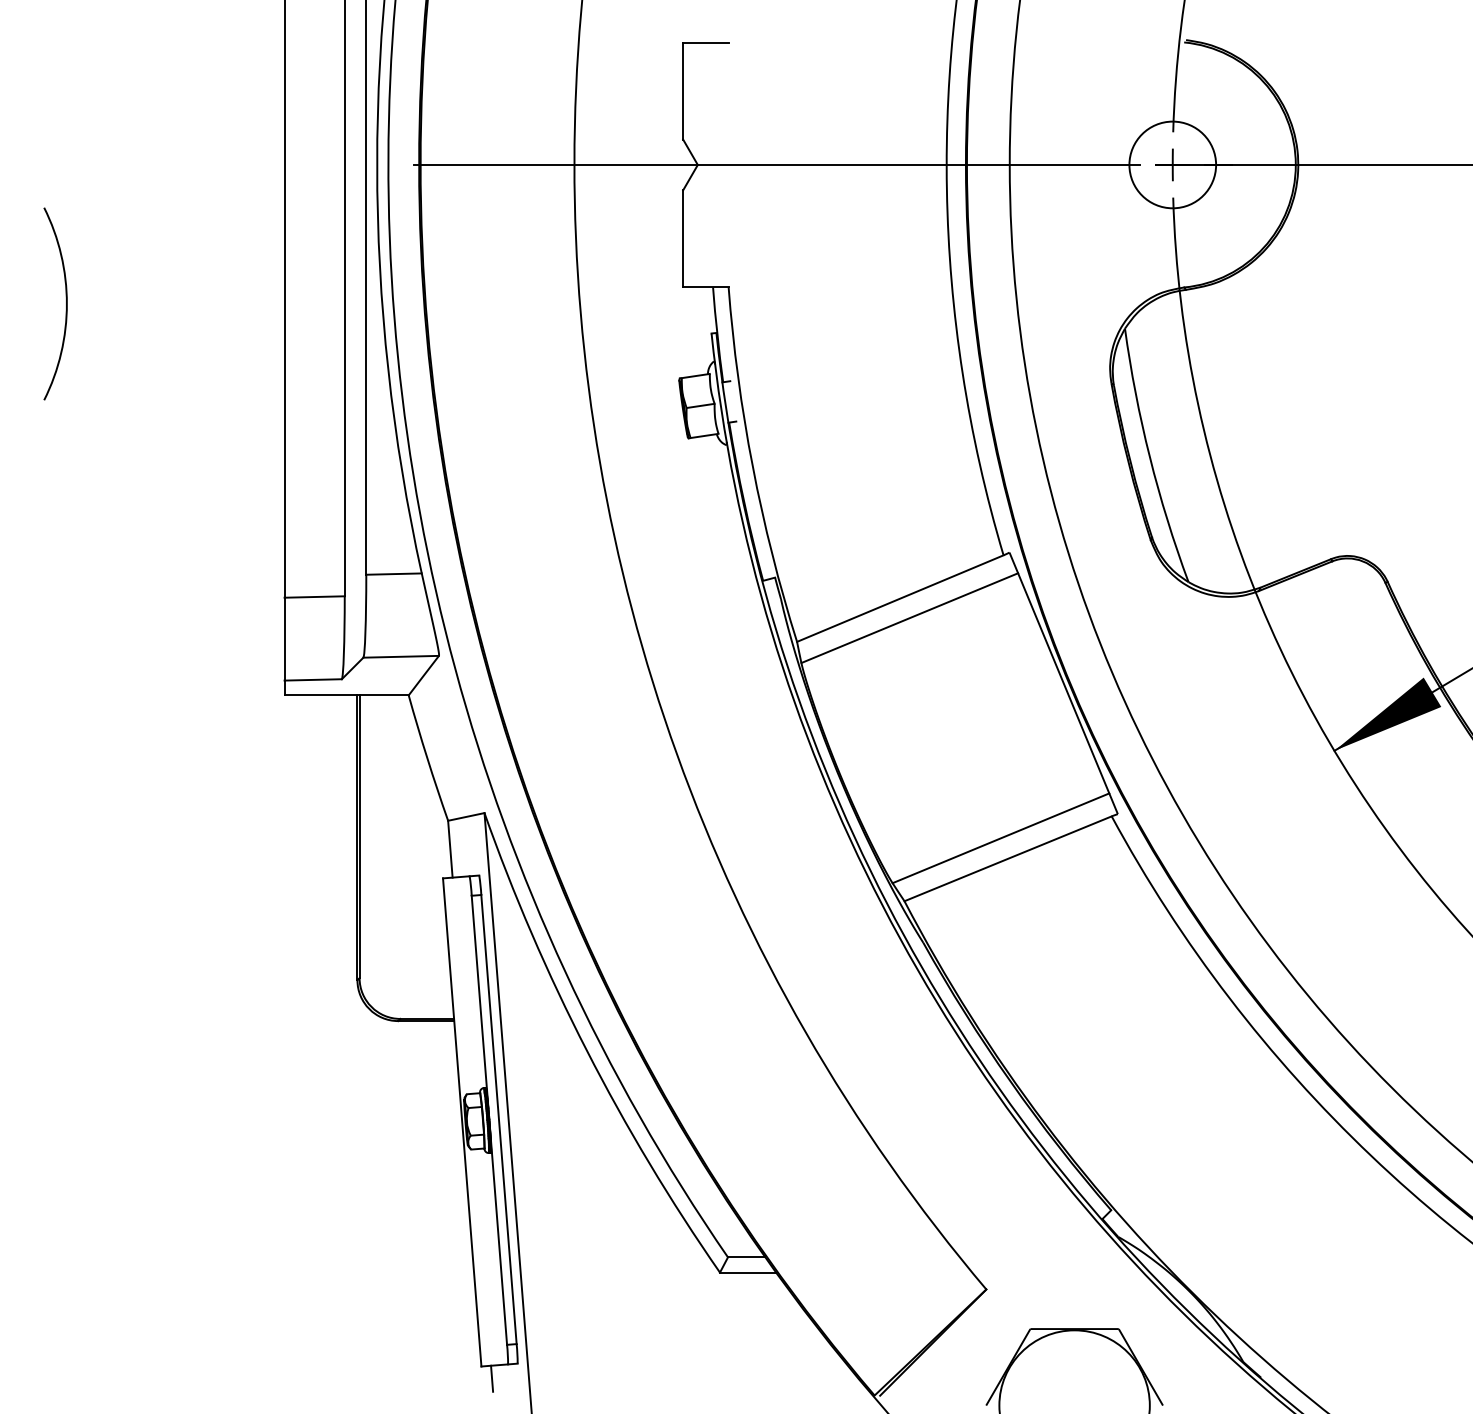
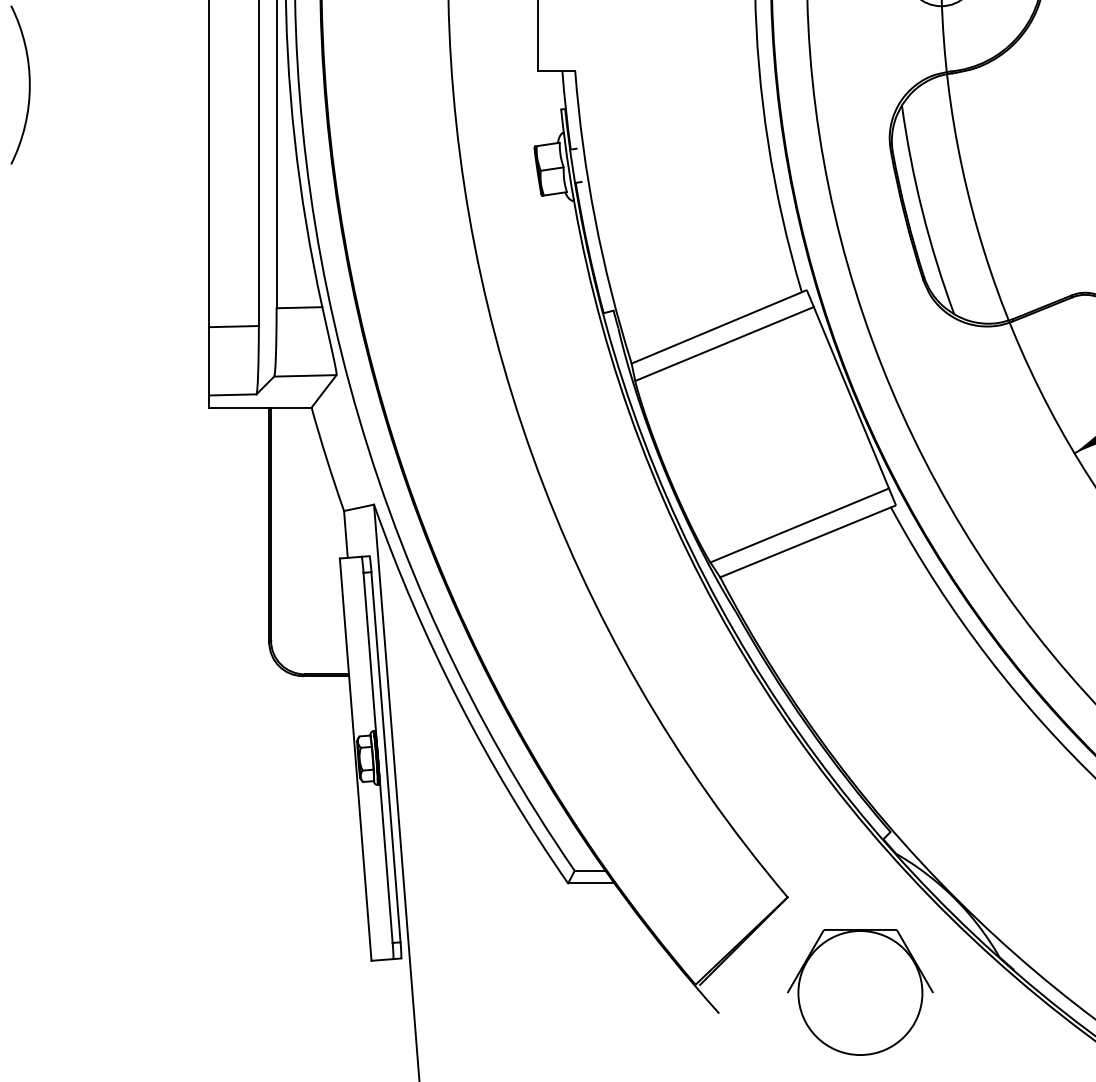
line: (492, 1378) -> (380, 970), removed

